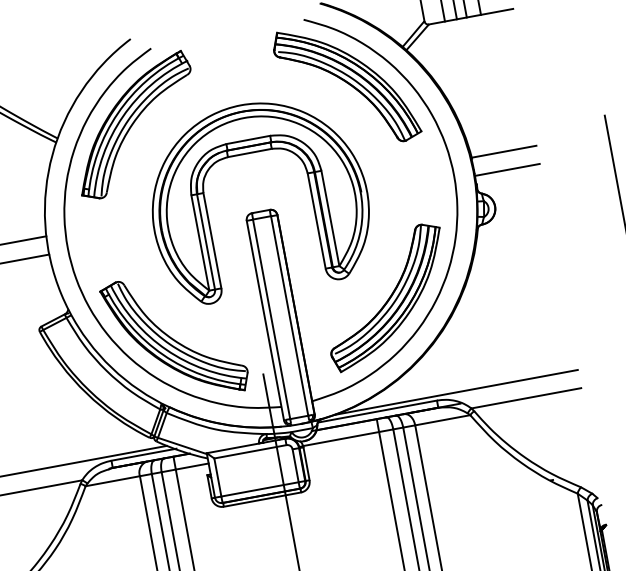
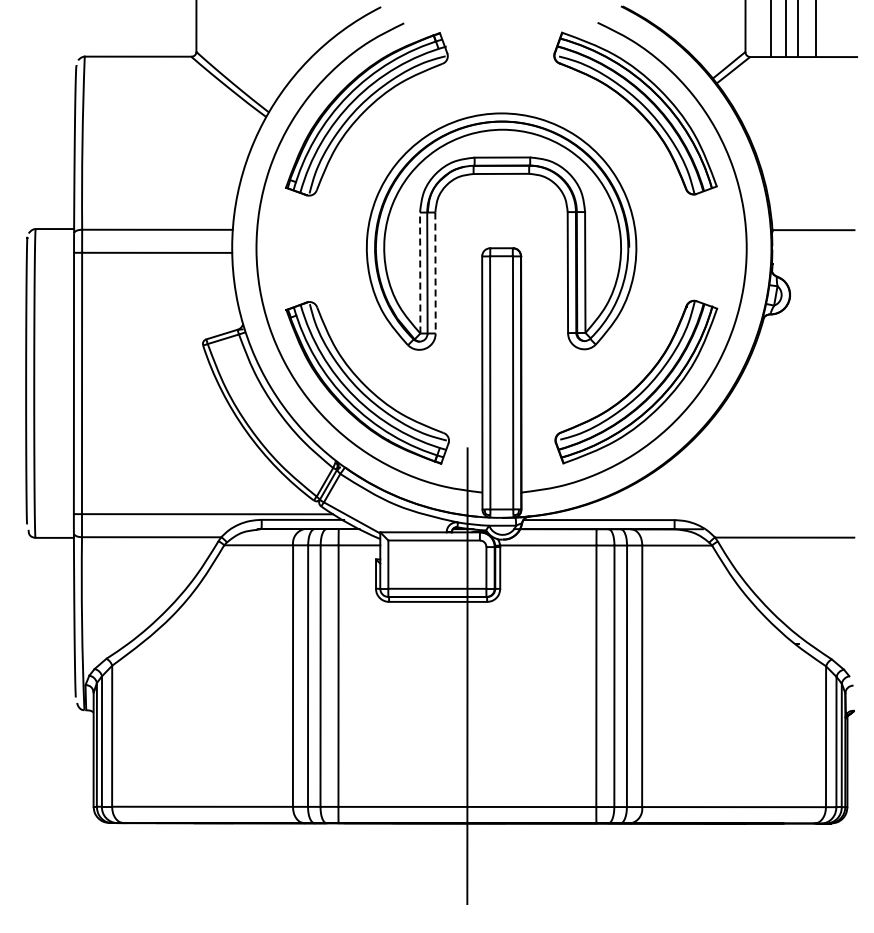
line: (507, 170) -> (813, 253), removed
line: (212, 241) -> (435, 273), solid -> dashed
line: (200, 242) -> (420, 272), solid -> dashed
line: (456, 392) -> (700, 514), removed

